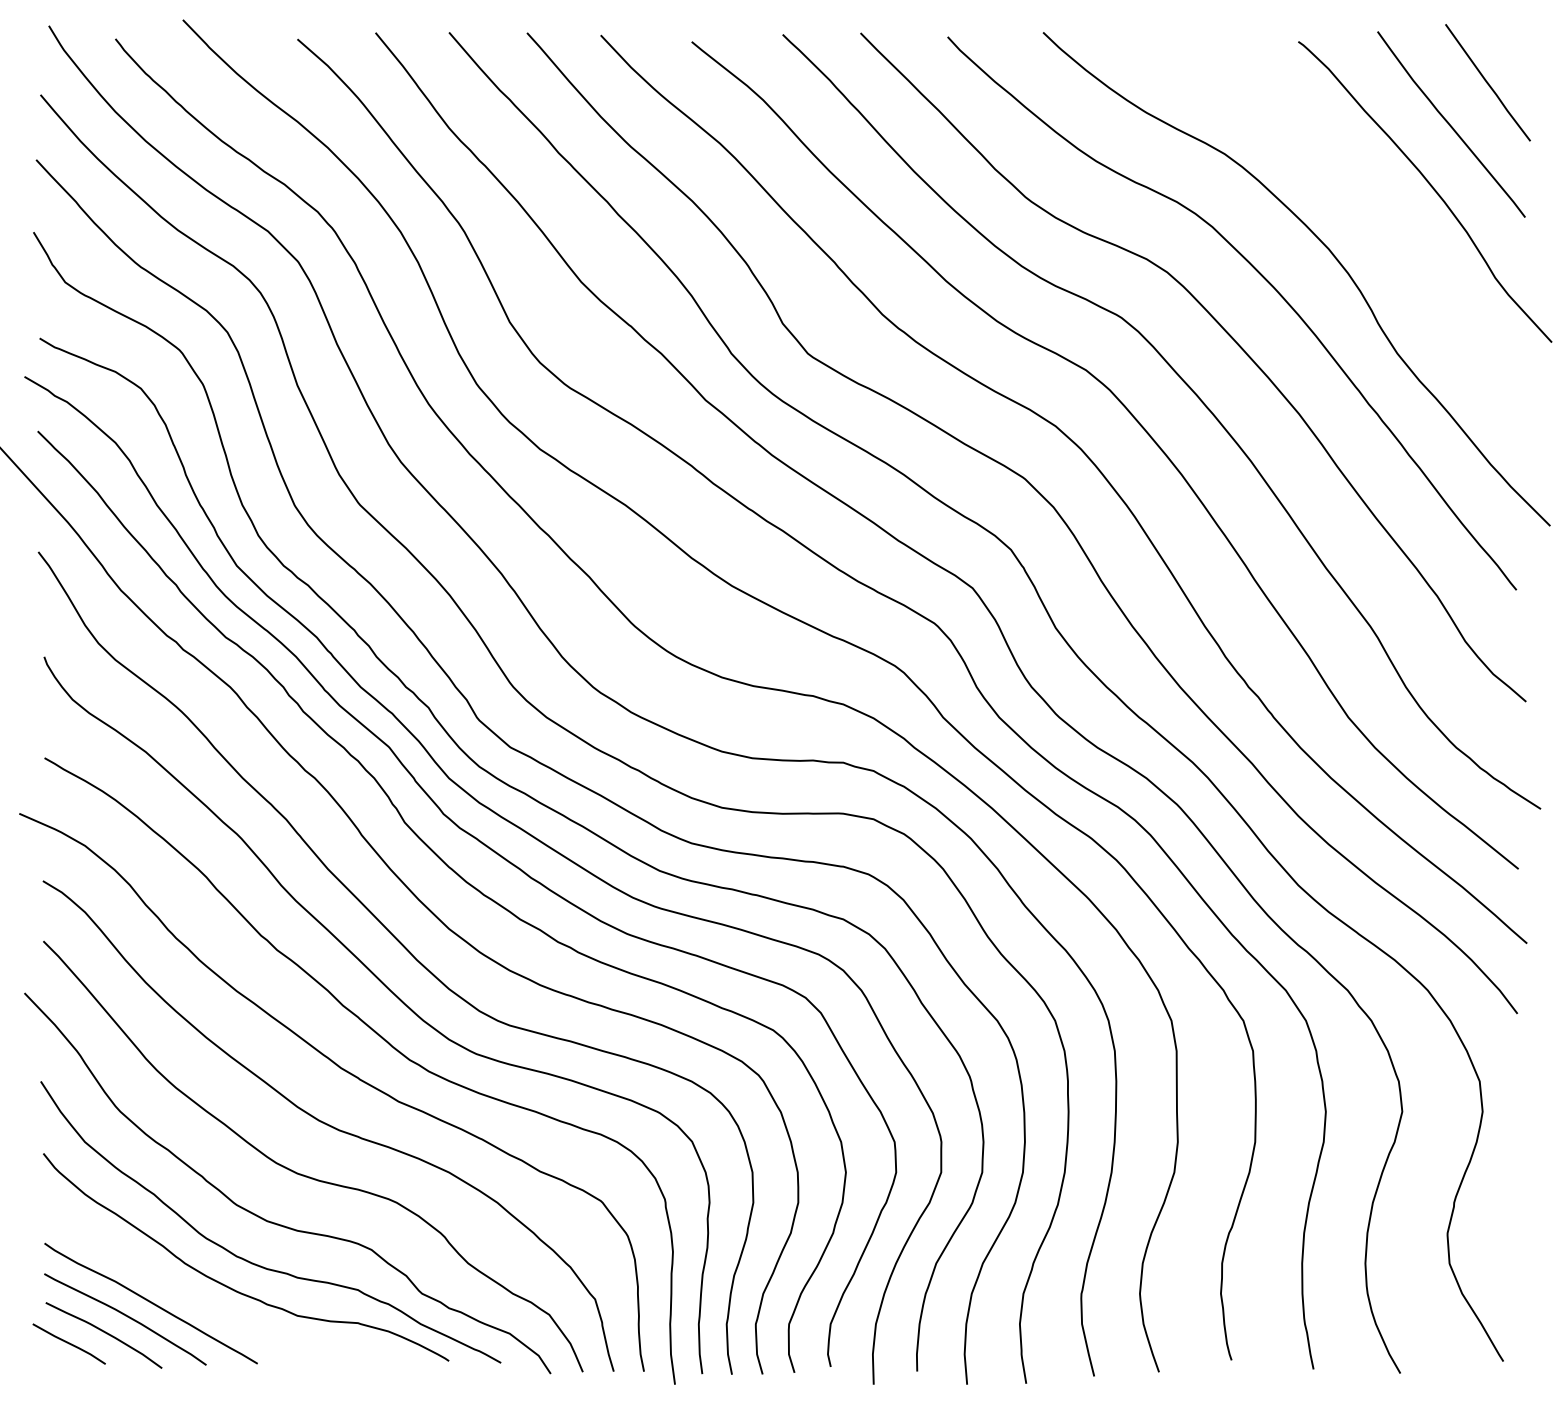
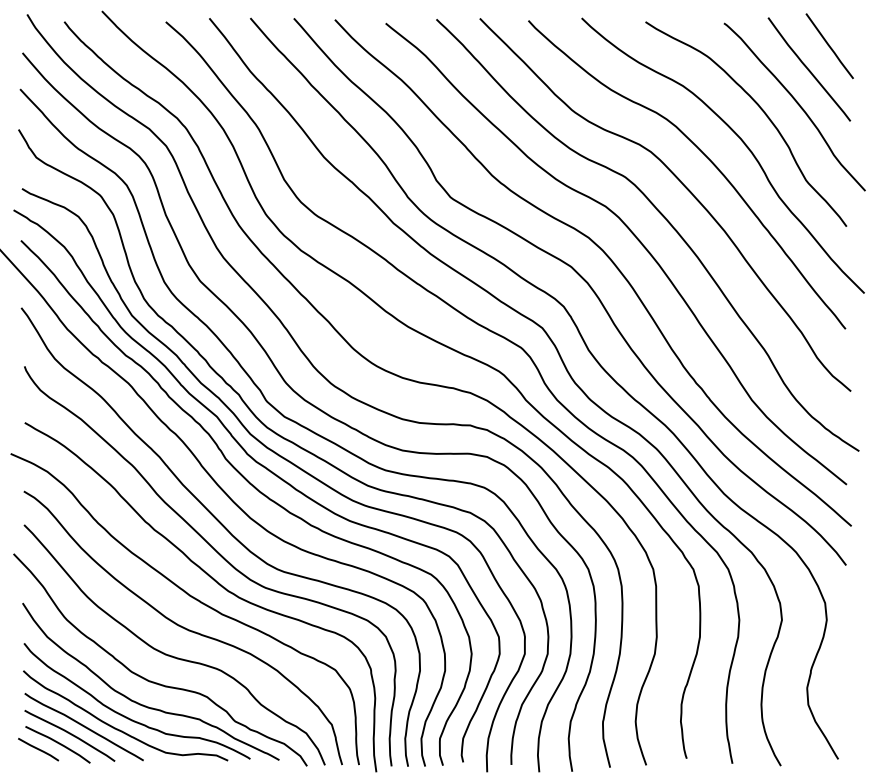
curve: (1363, 196) -> (760, 109), added
curve: (216, 1307) -> (120, 729), added

